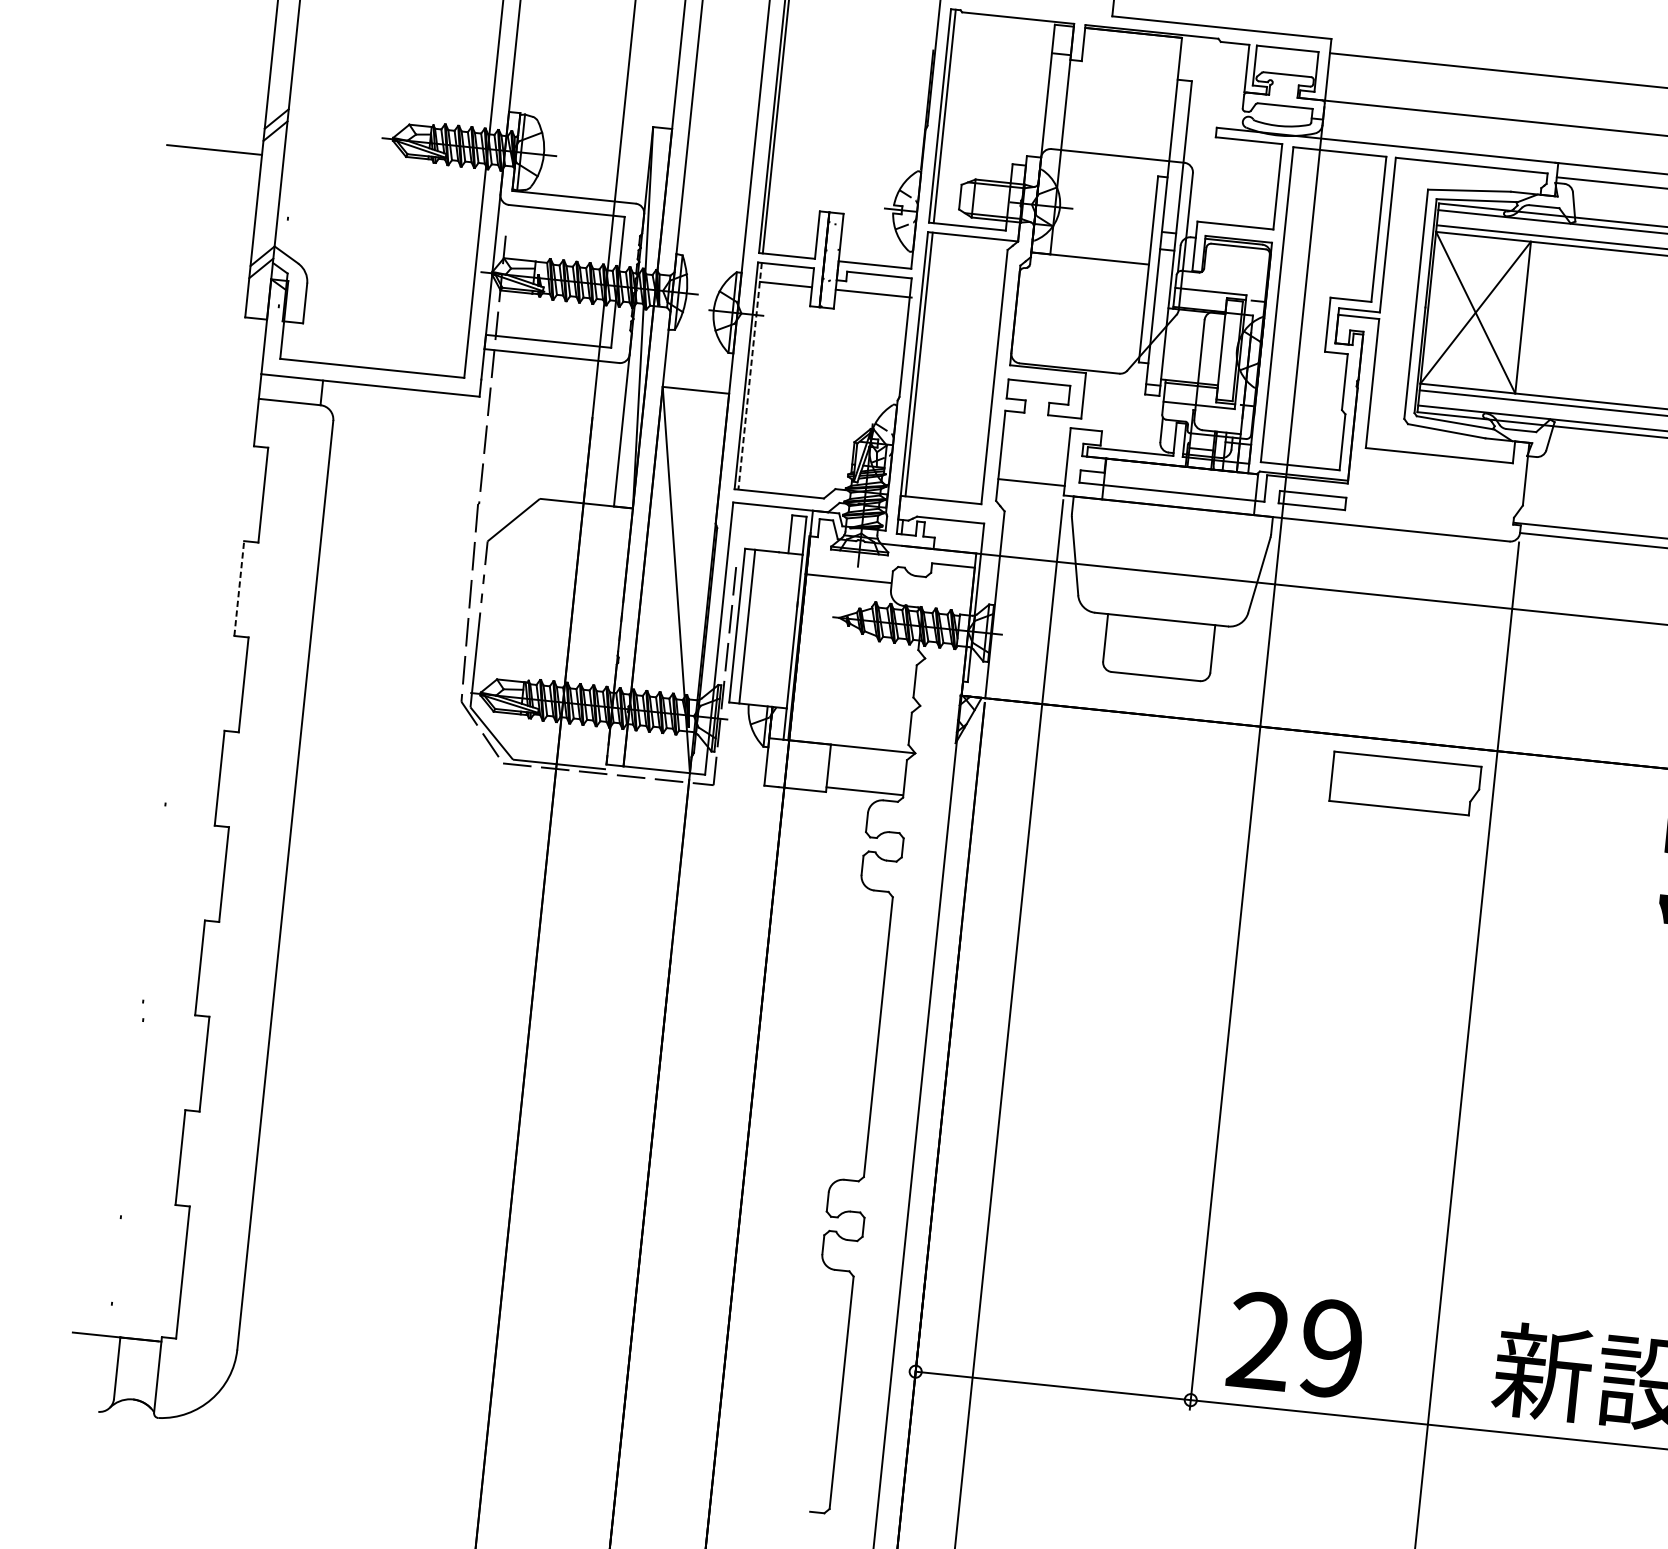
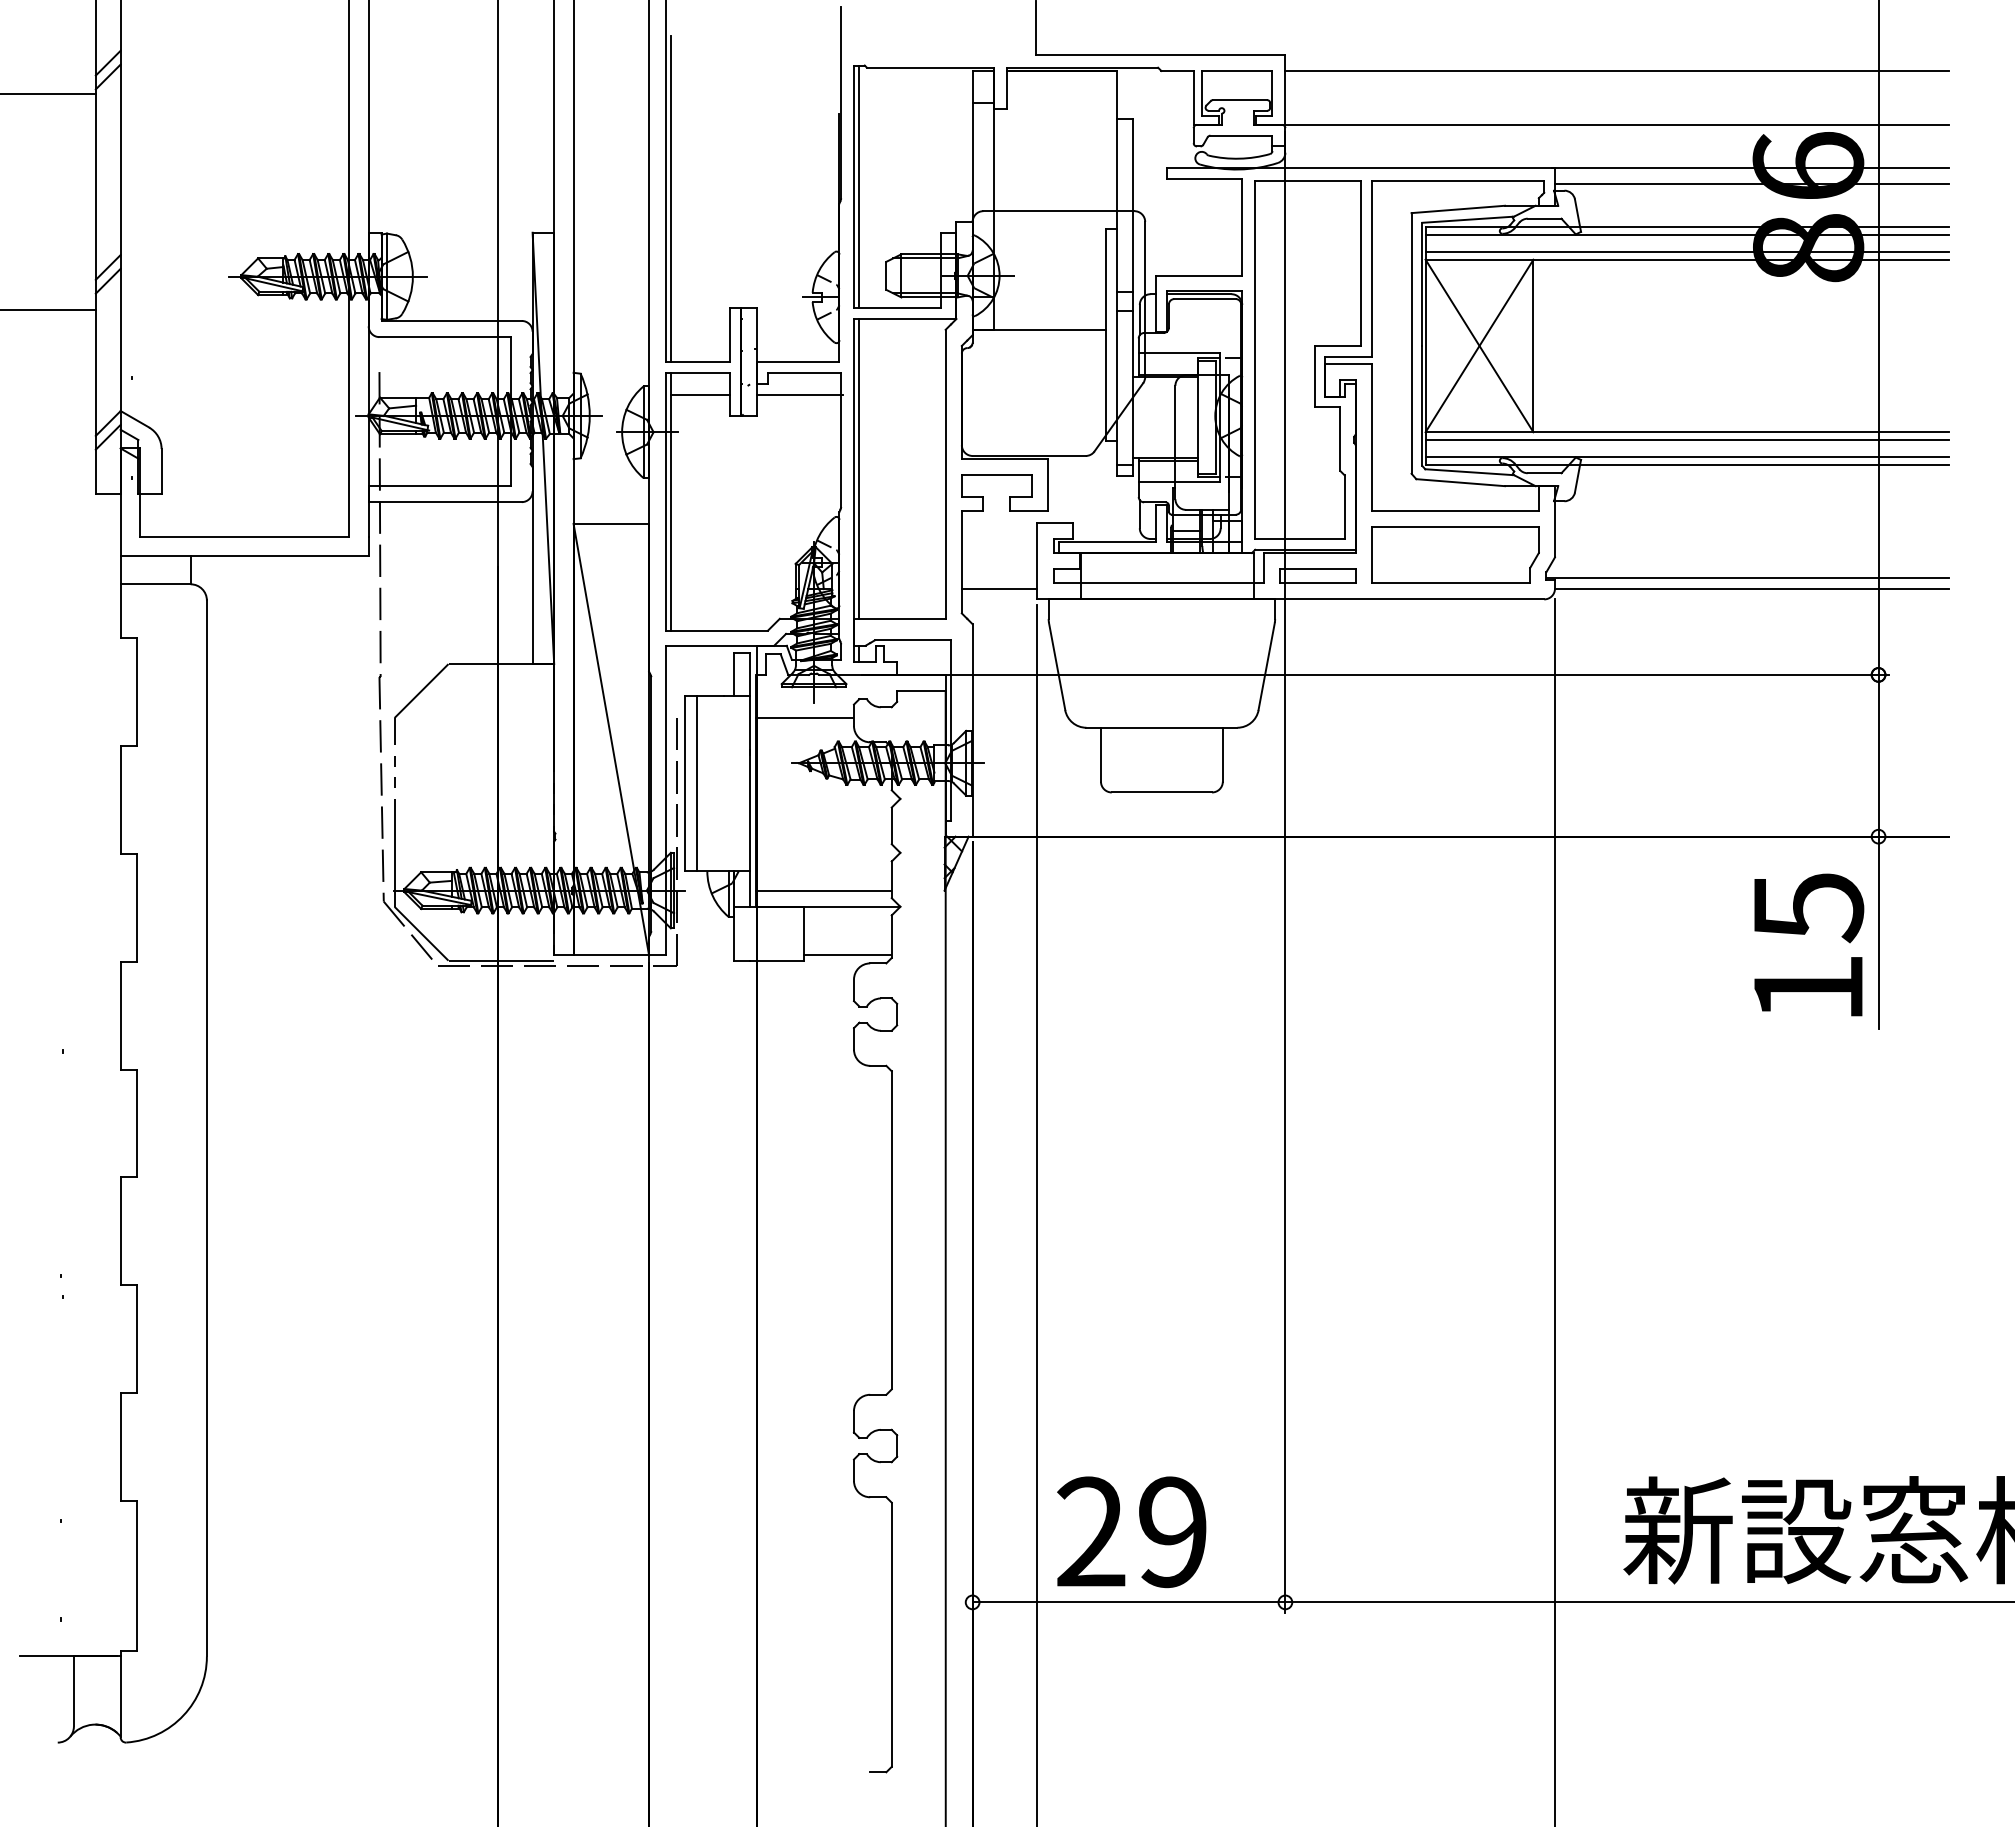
line: (750, 375) -> (670, 501), dashed -> solid
line: (239, 588) -> (120, 800), dashed -> solid
line: (848, 731) -> (822, 890), added
part: (1405, 783) -> (1455, 554), moved
text: (1295, 1345) -> (1131, 1532), moved

